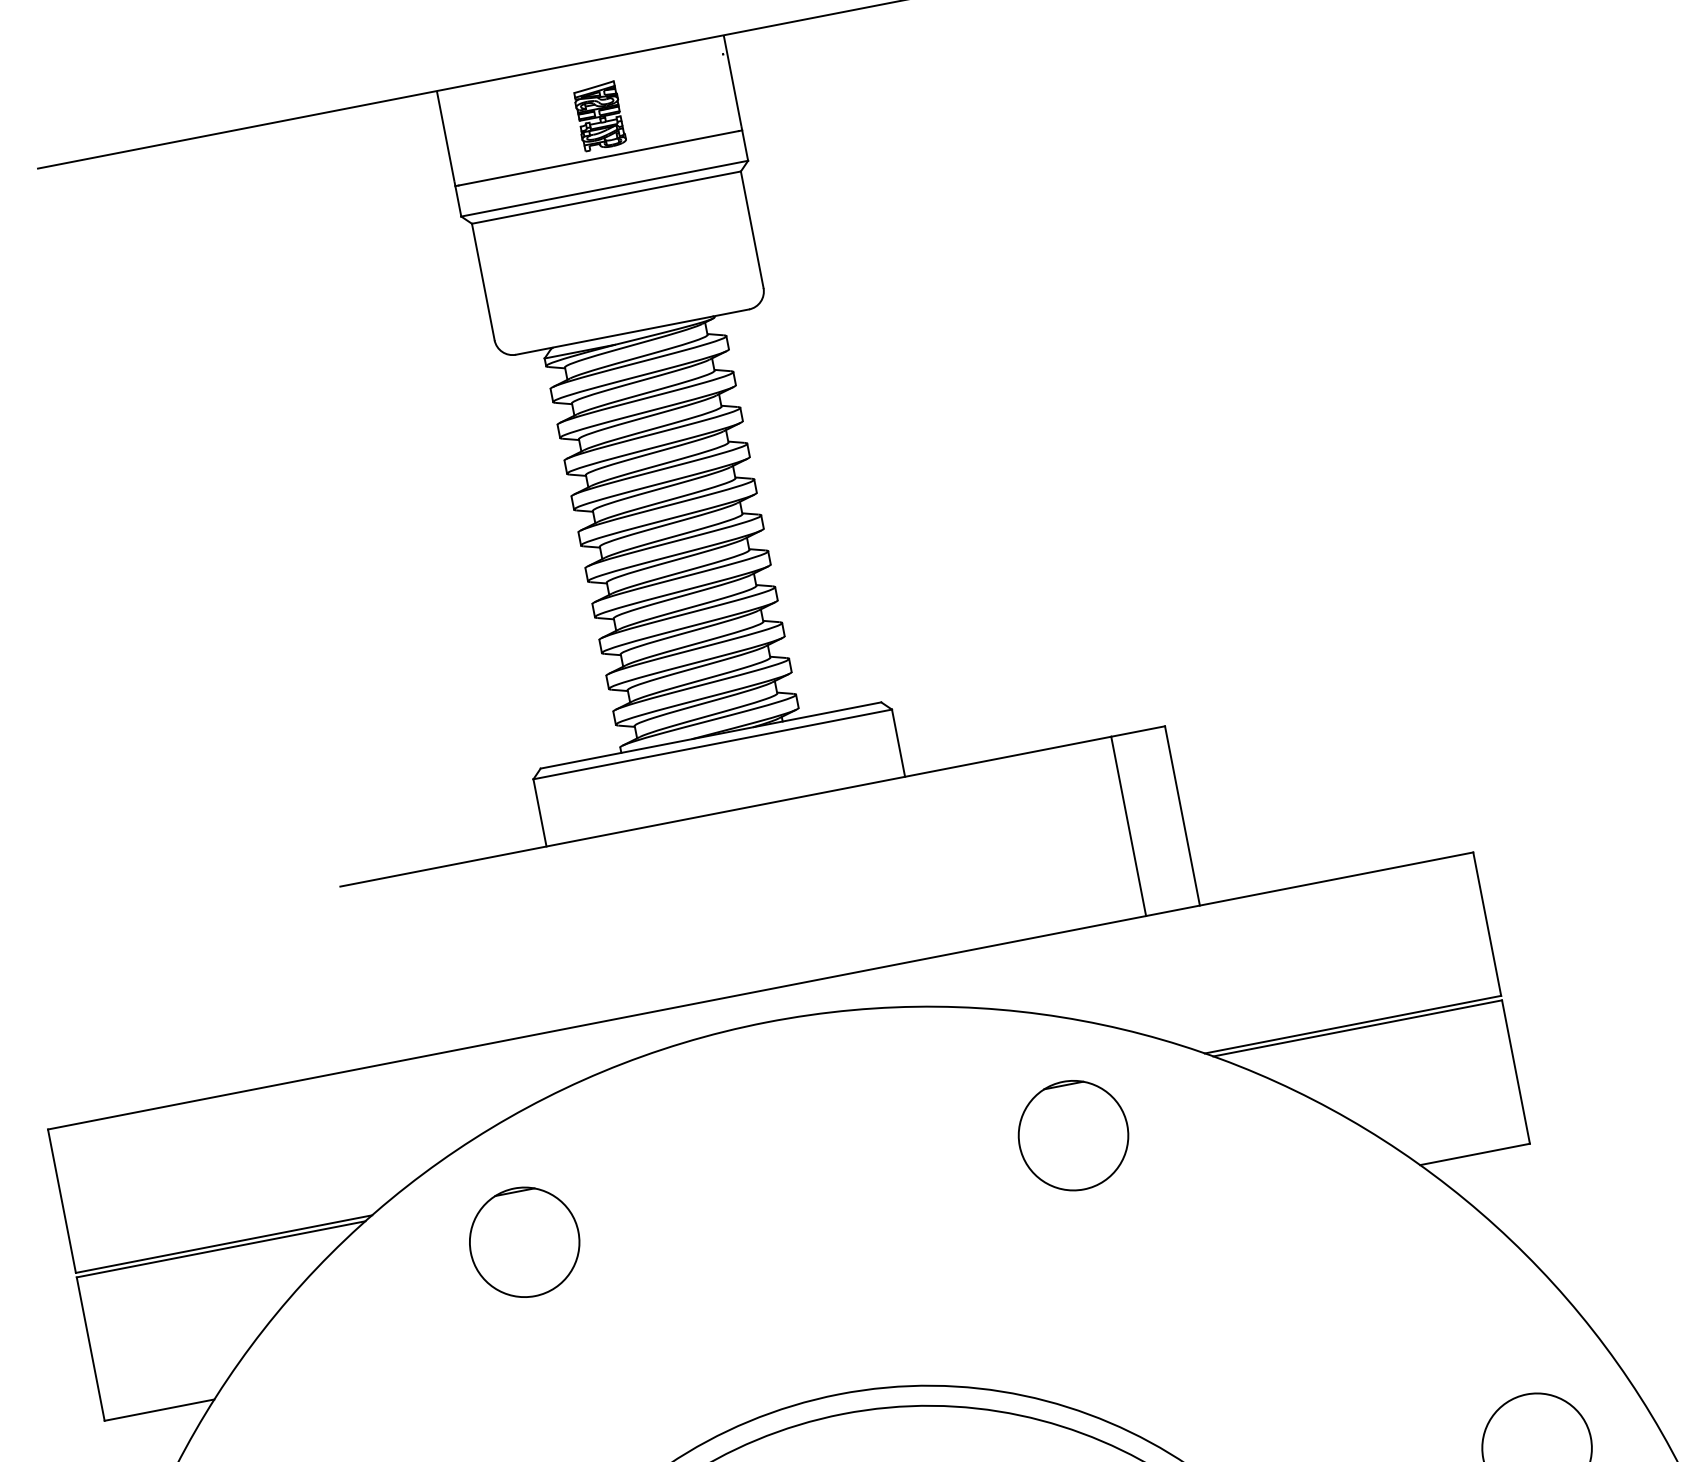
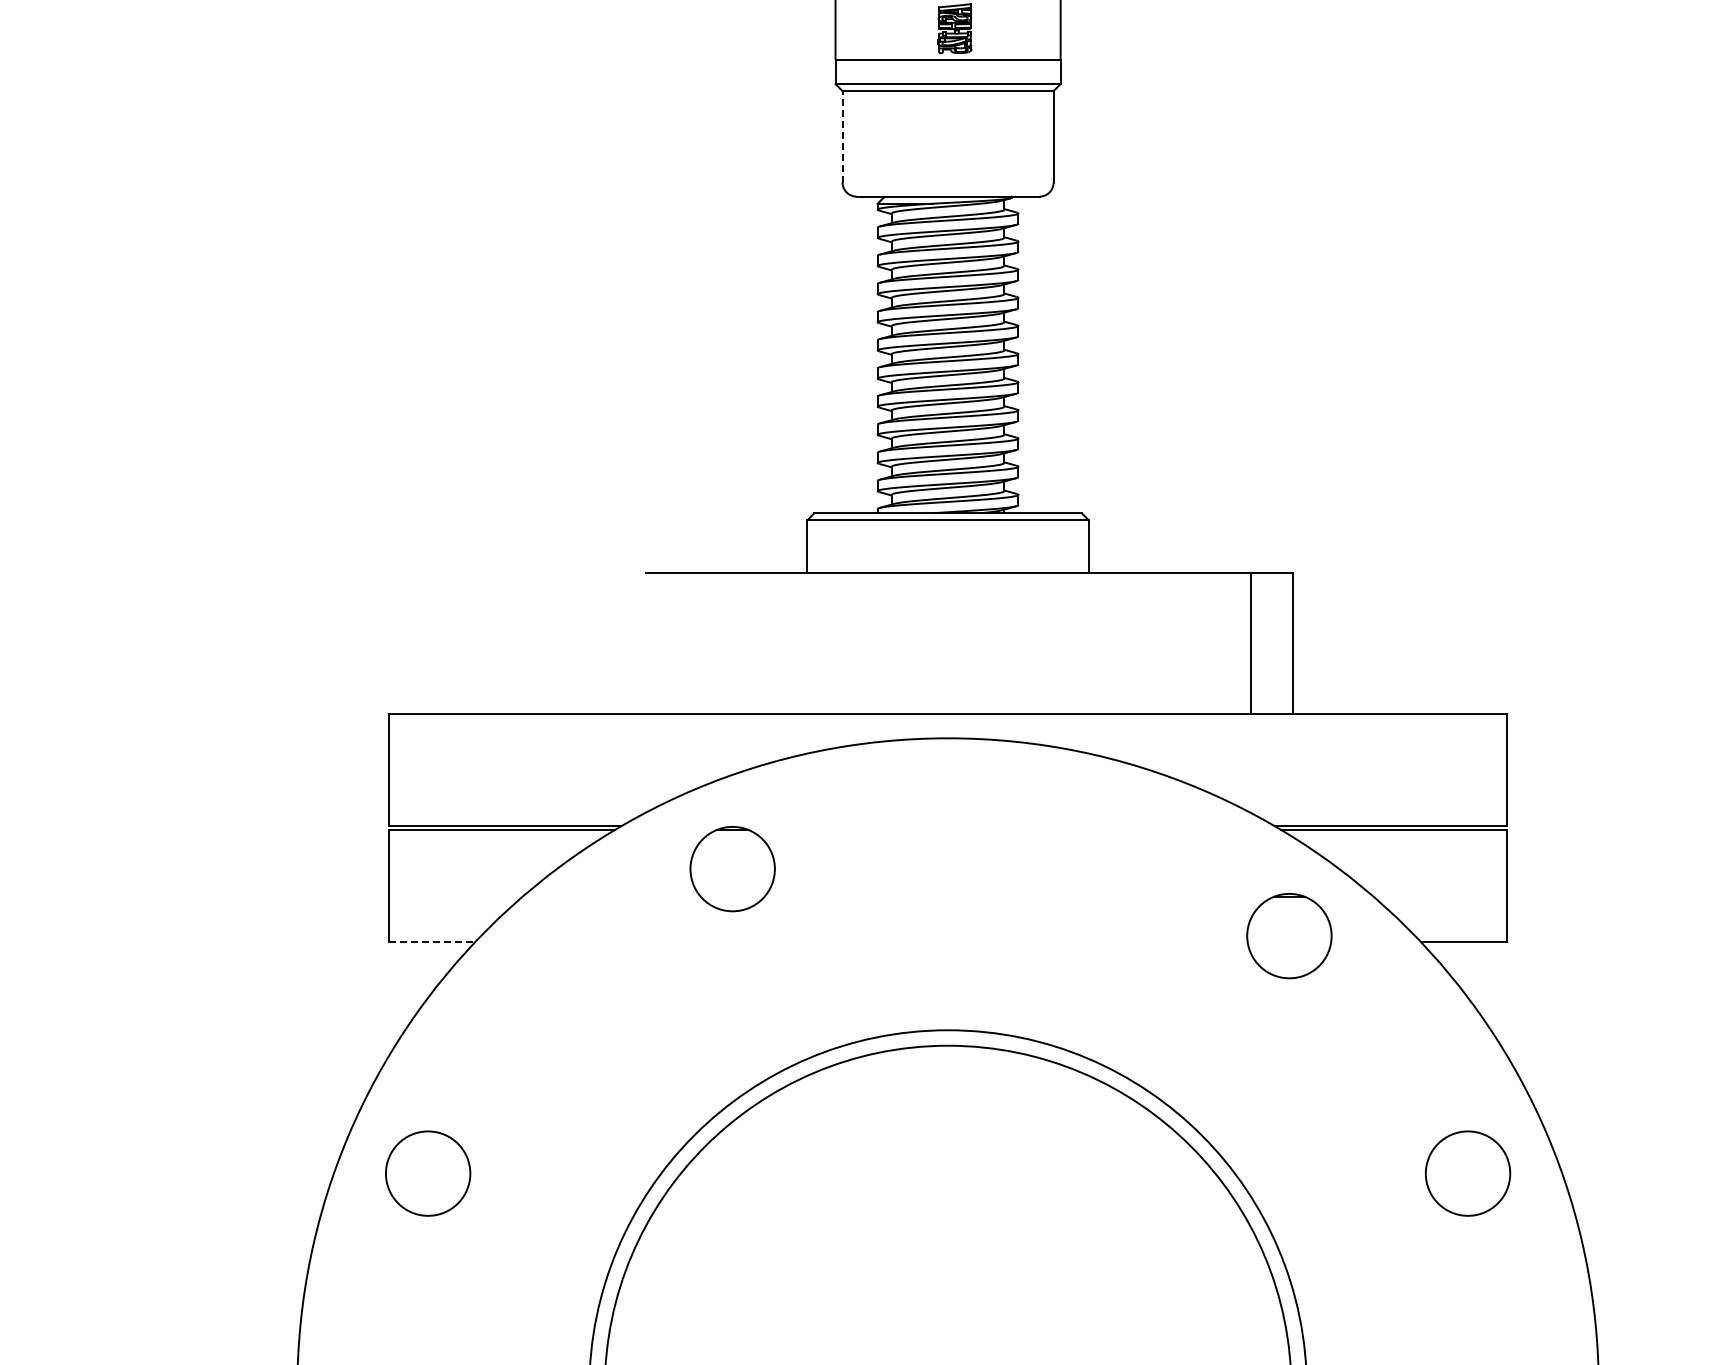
line: (483, 281) -> (842, 136), solid -> dashed
part: (1073, 1136) -> (1289, 936), moved
line: (160, 1410) -> (432, 942), solid -> dashed

